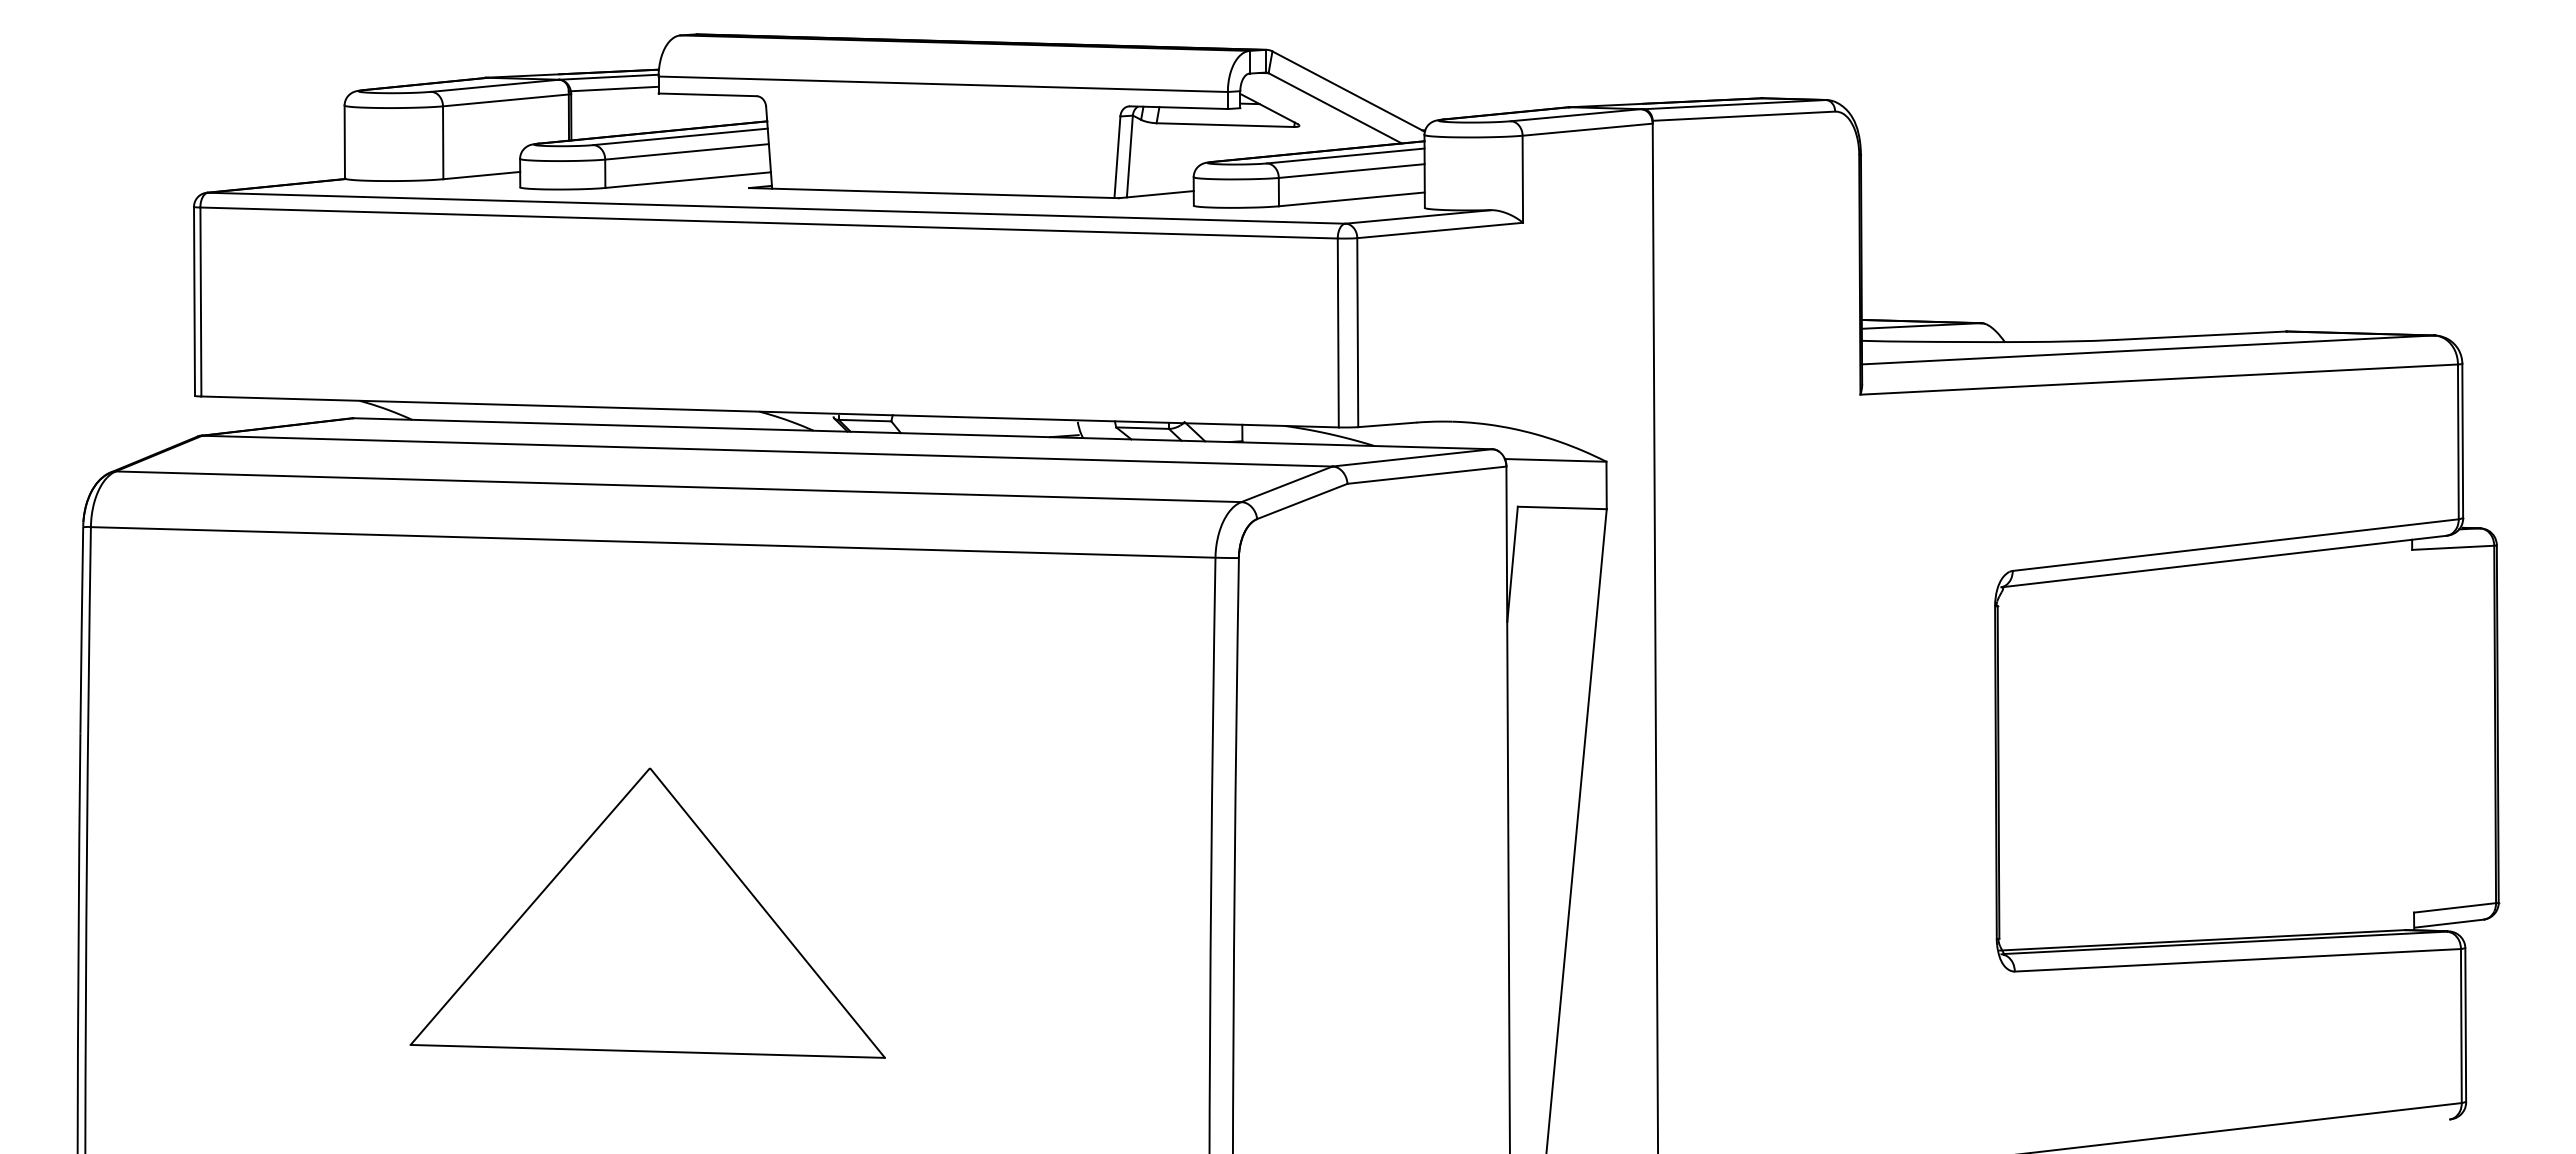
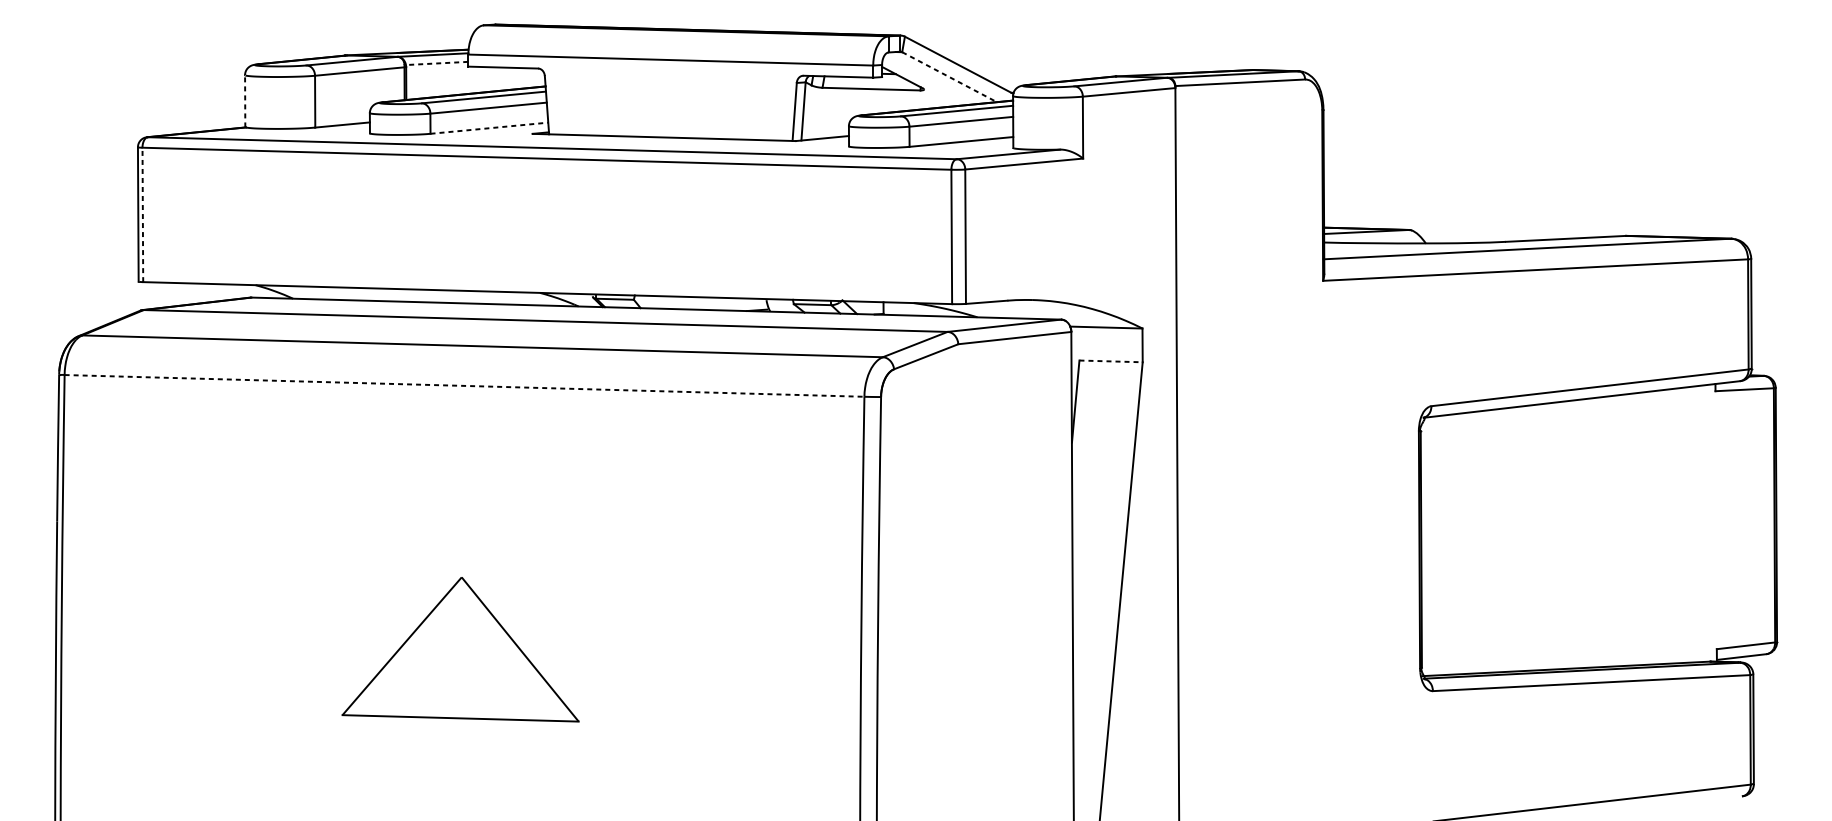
line: (613, 89) -> (436, 63), solid -> dashed
line: (1335, 108) -> (949, 77), solid -> dashed
line: (344, 142) -> (244, 101), solid -> dashed
line: (688, 180) -> (489, 128), solid -> dashed
line: (200, 301) -> (142, 214), solid -> dashed
line: (1562, 507) -> (1111, 361), solid -> dashed
line: (653, 542) -> (464, 385), solid -> dashed
part: (647, 912) -> (460, 649), size x0.7

